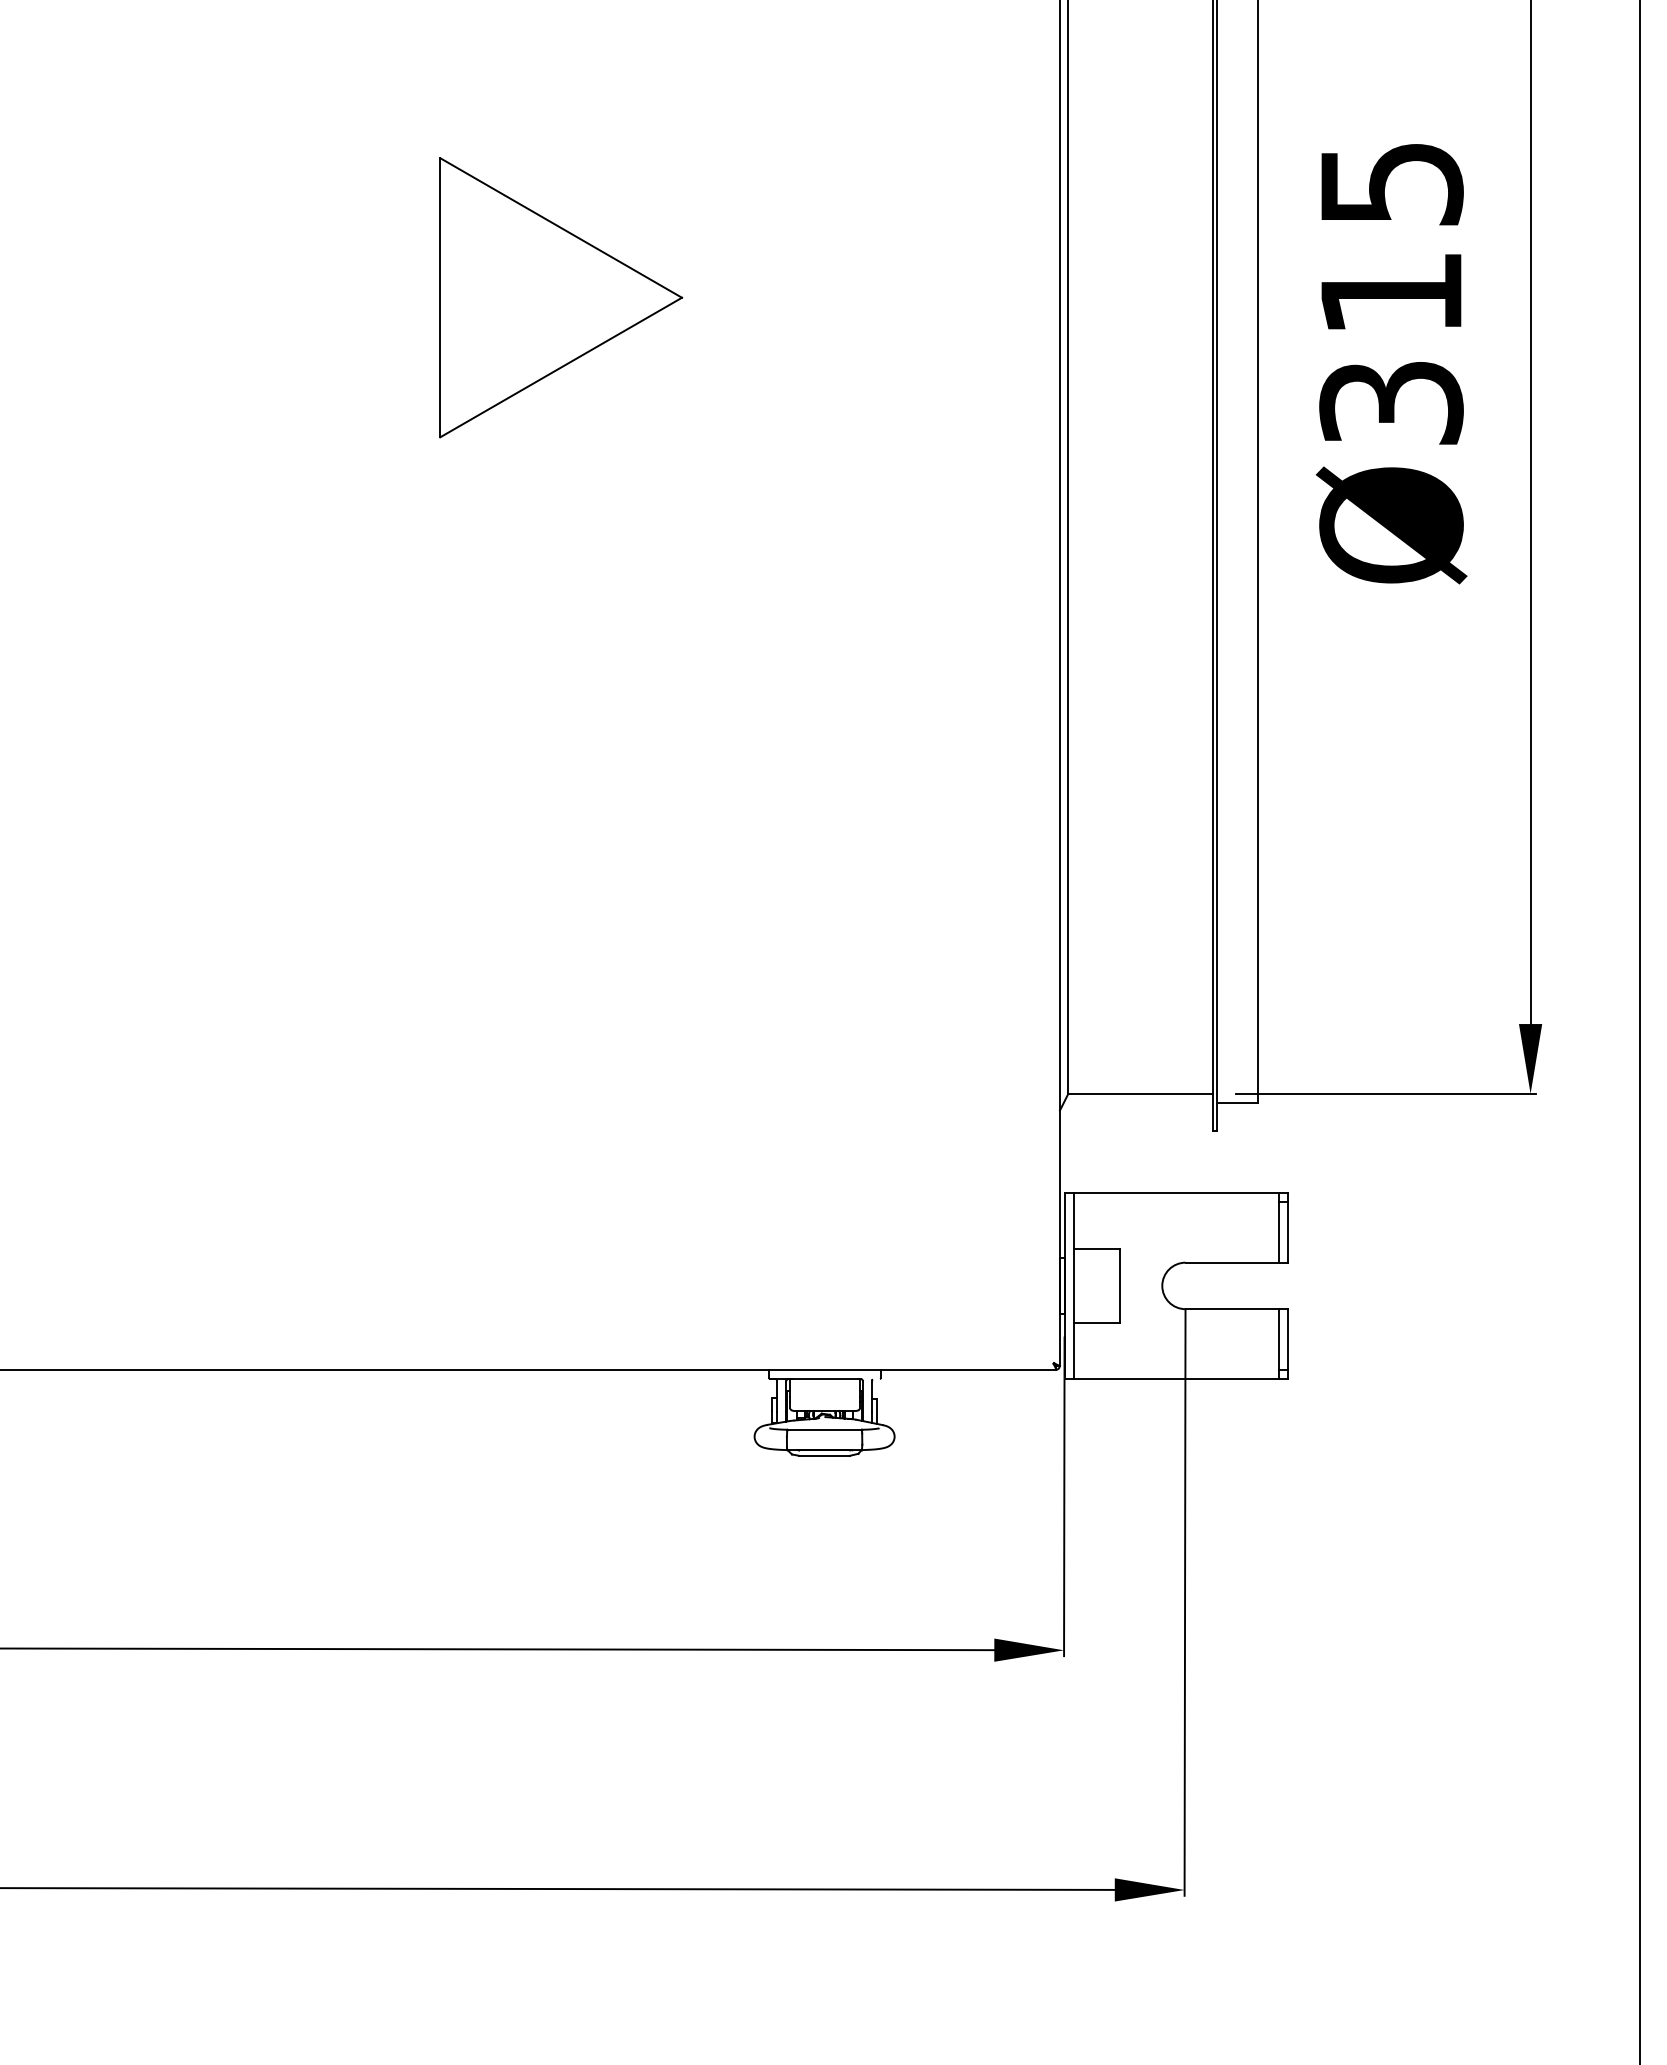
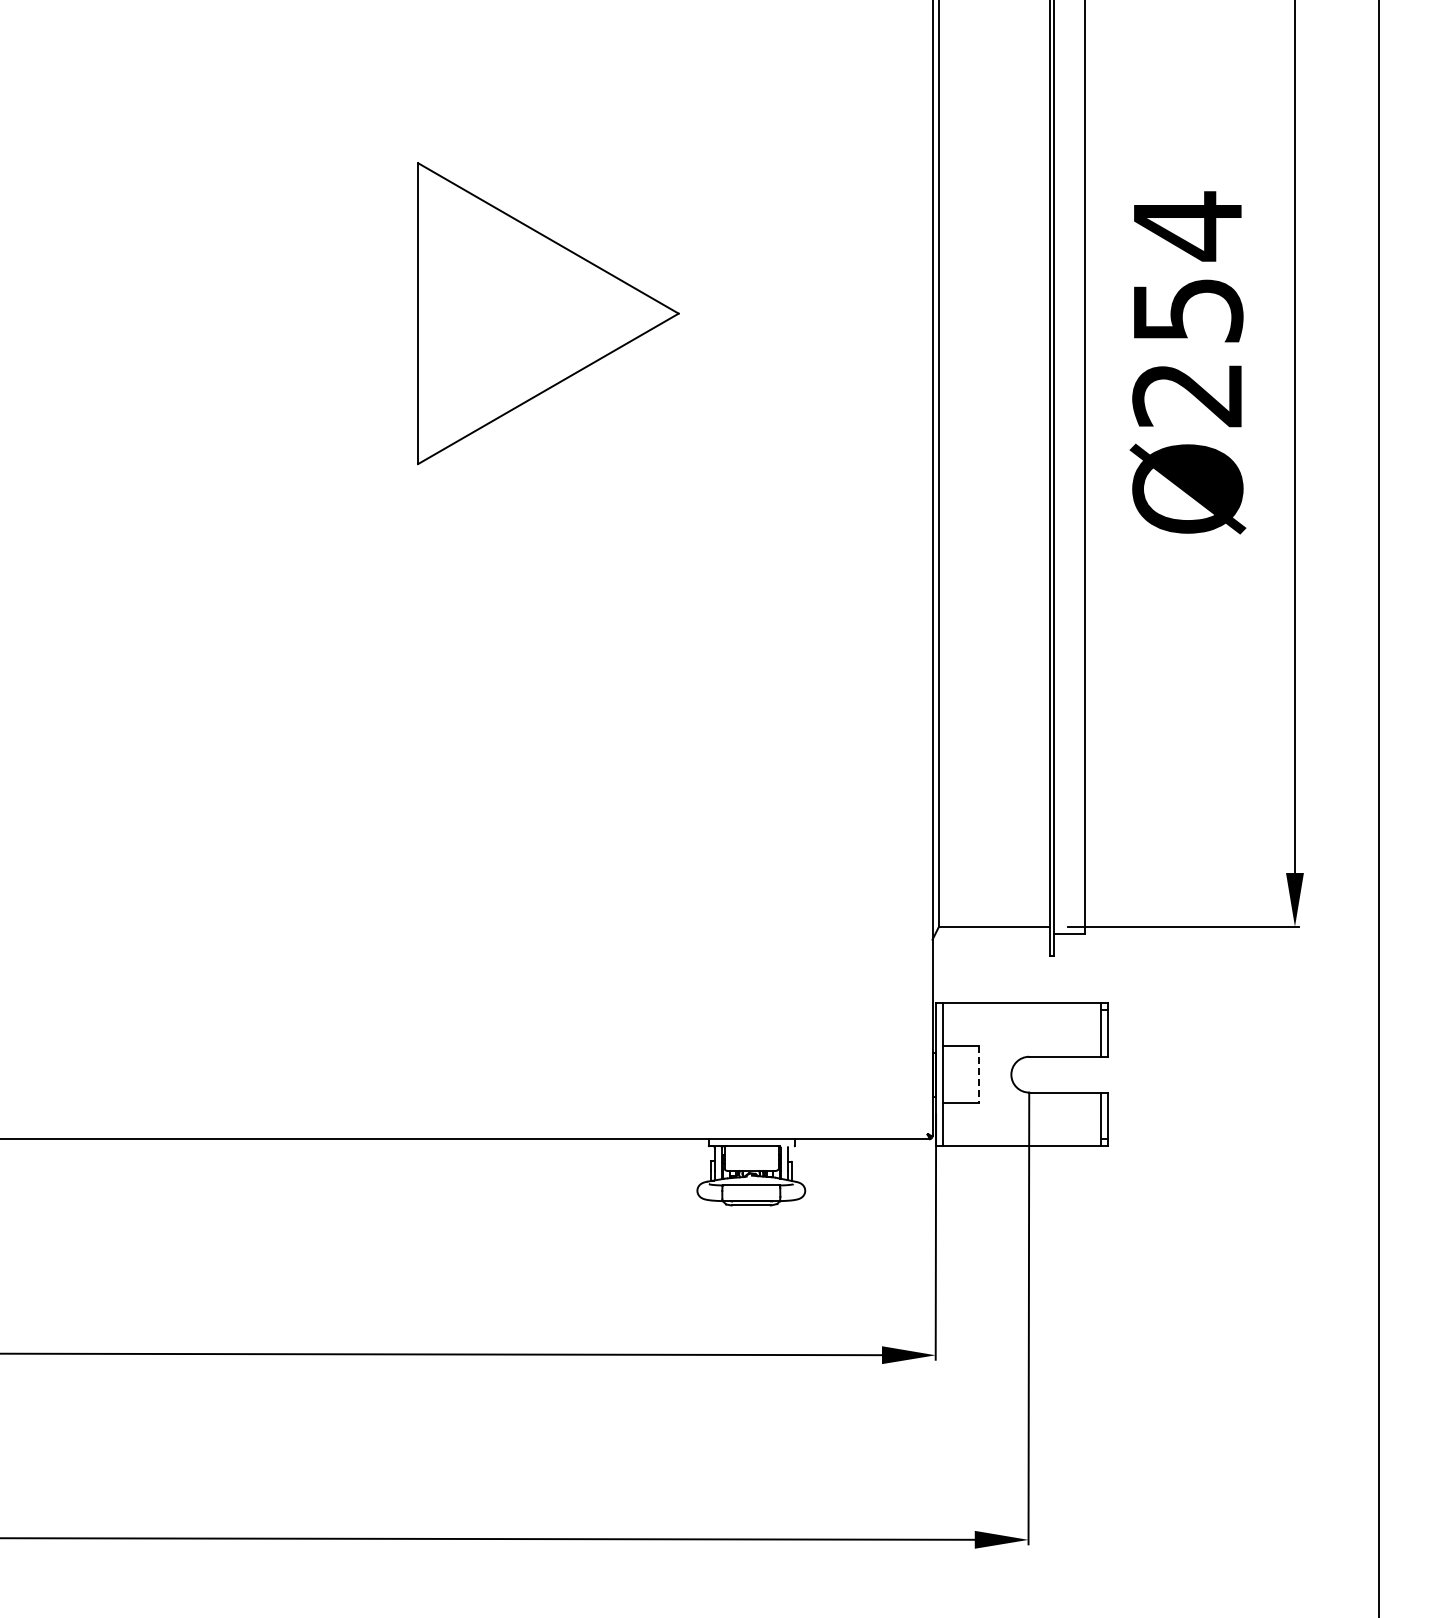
text: (1391, 292) -> (1187, 309), Ø315 -> Ø254
part: (561, 297) -> (548, 313), size x1.4
line: (1120, 1285) -> (979, 1074), solid -> dashed

